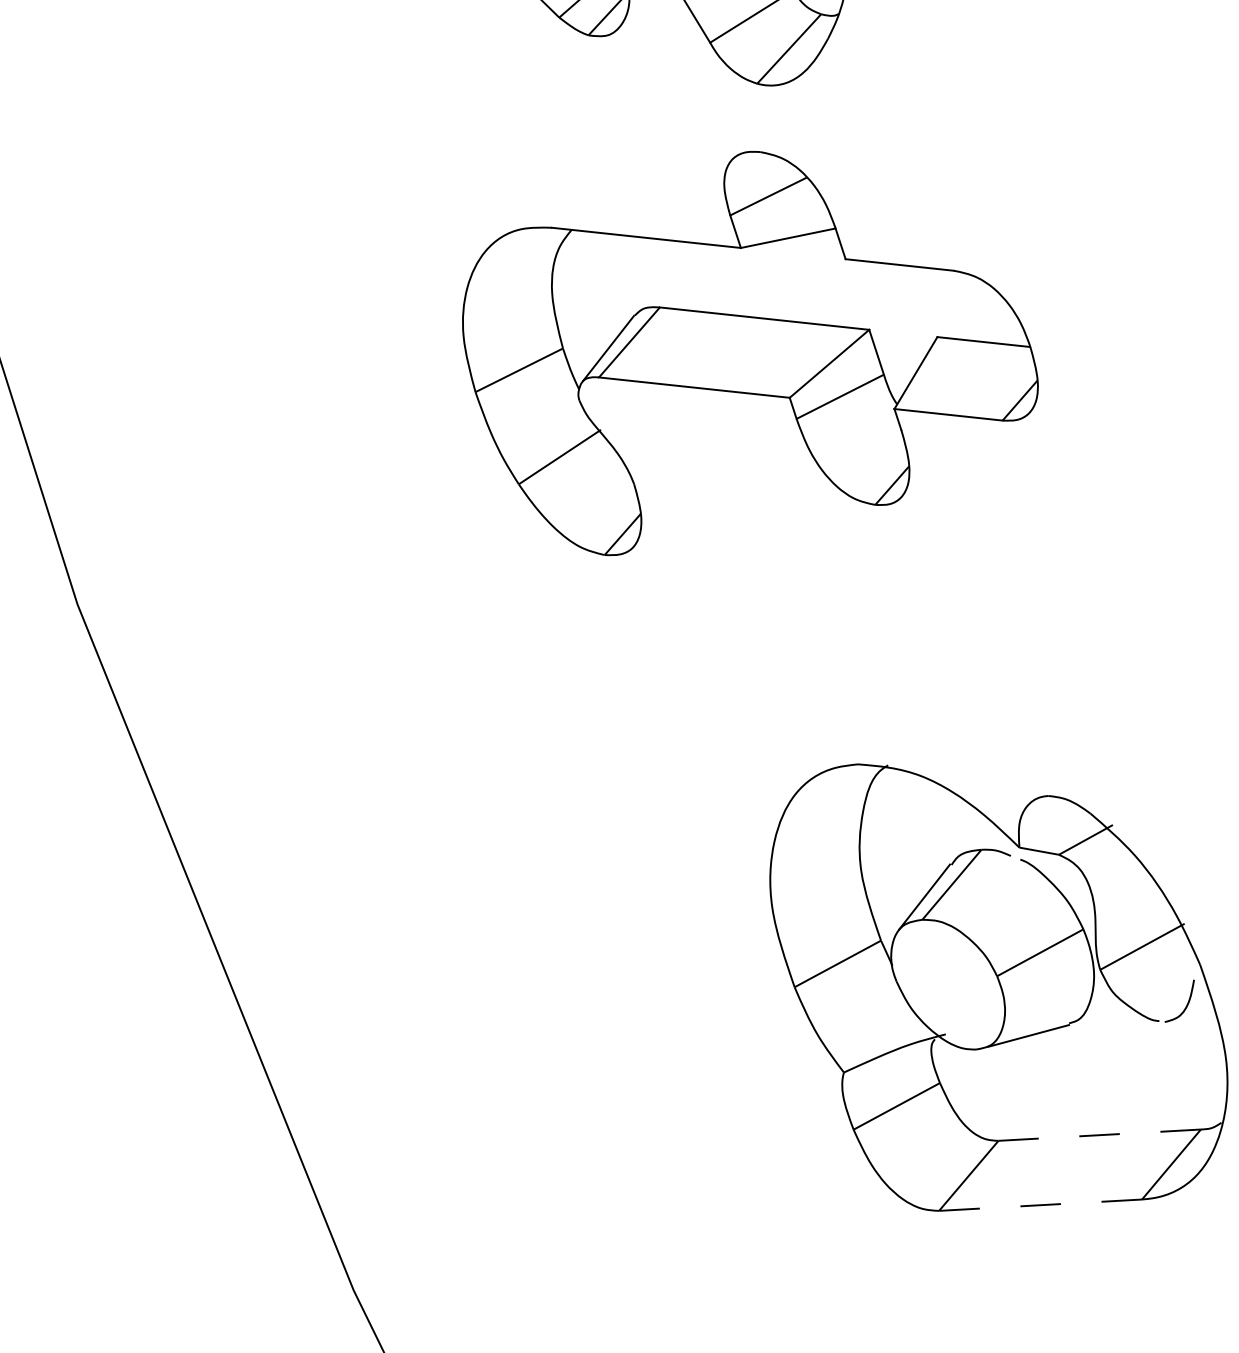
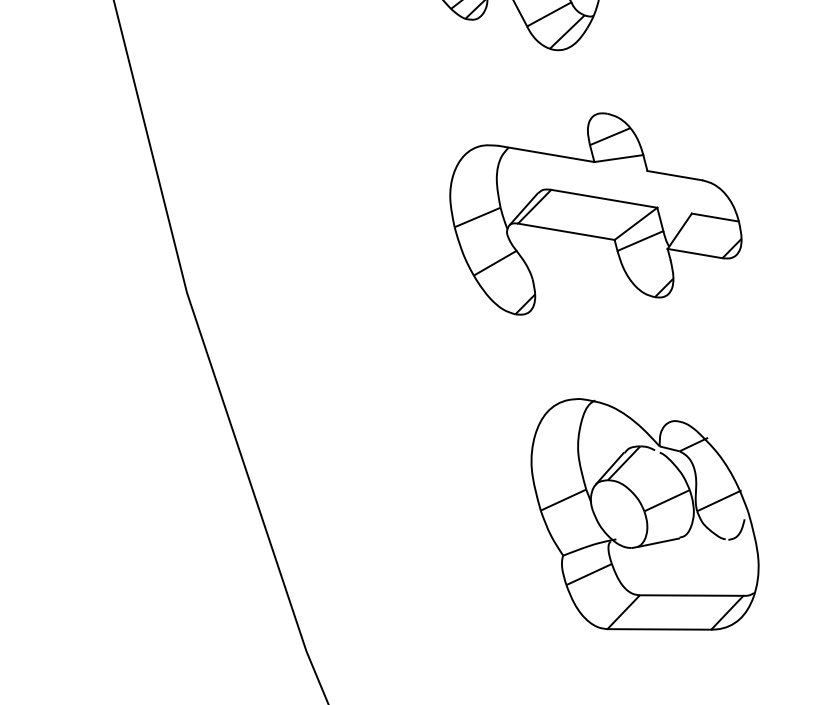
part: (749, 348) -> (595, 213), moved
line: (1099, 1135) -> (691, 595), dashed -> solid
line: (1040, 1205) -> (659, 629), dashed -> solid

